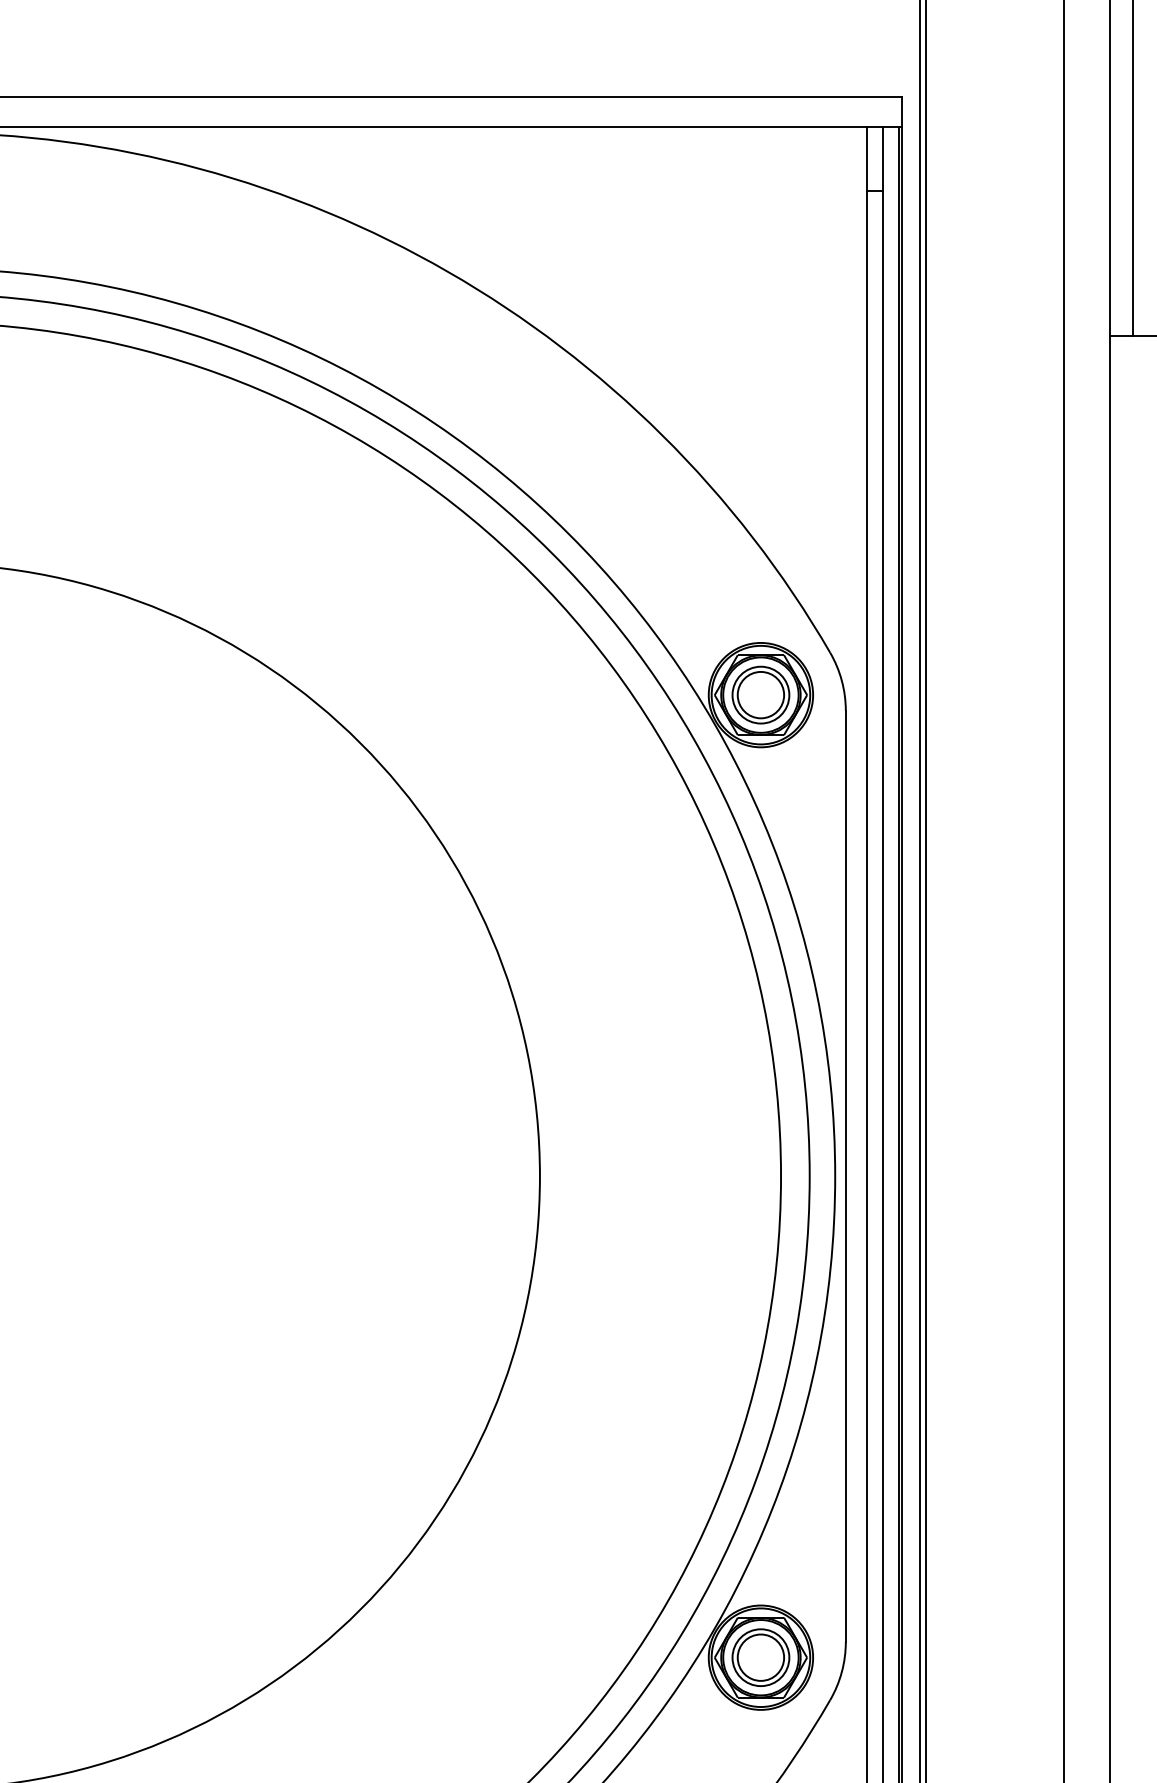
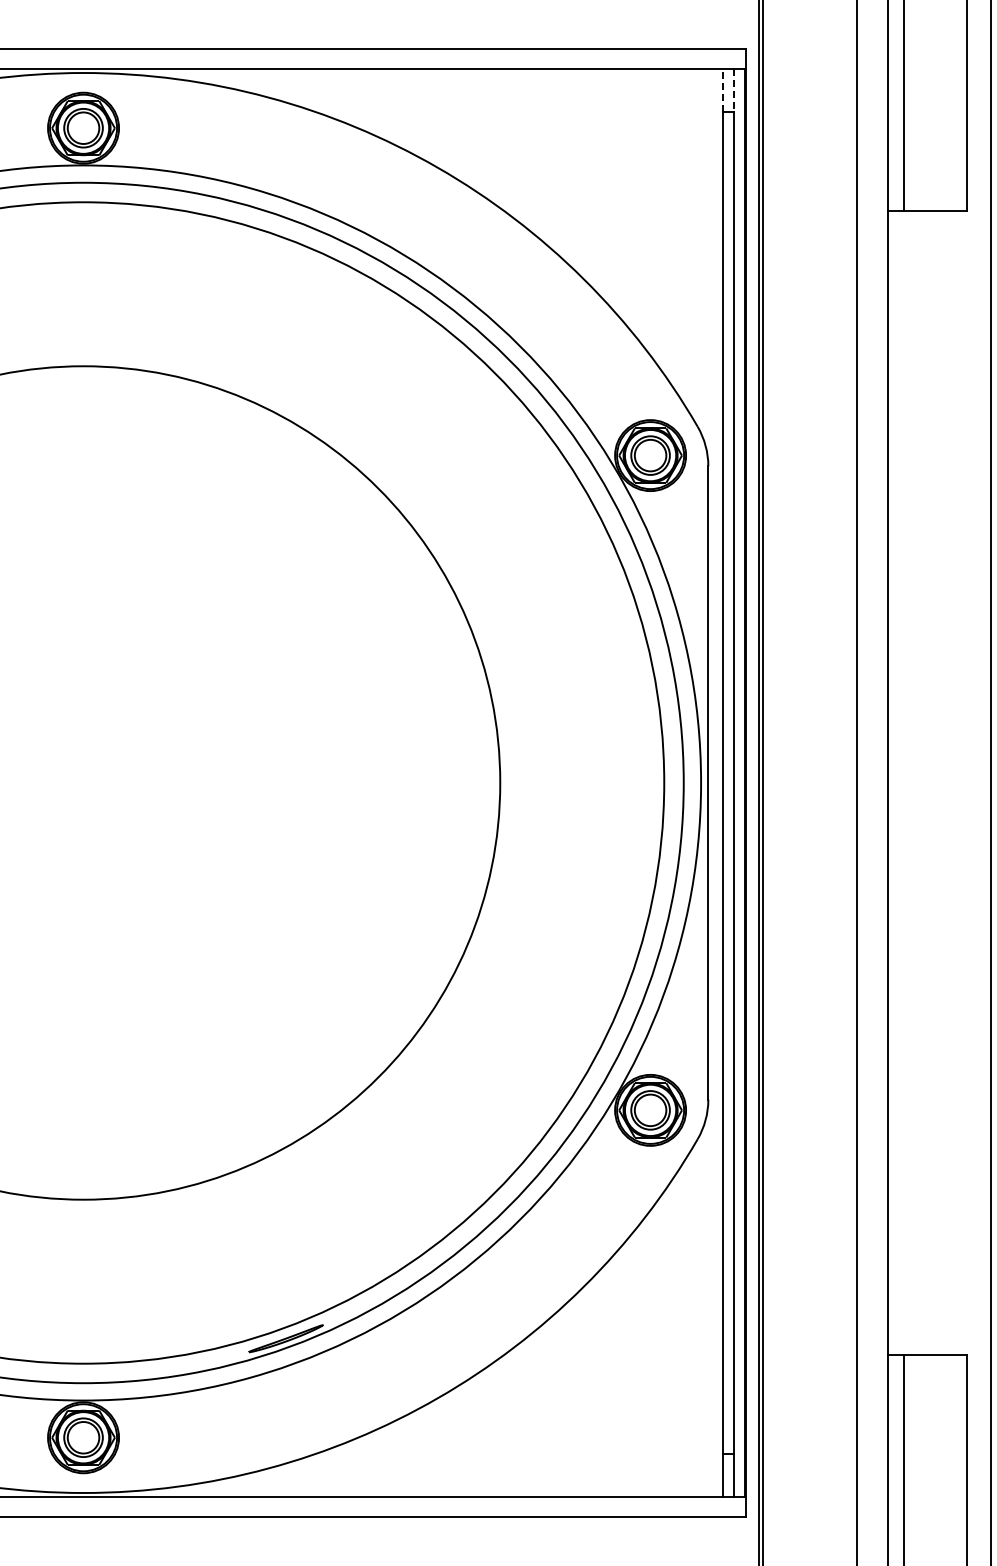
line: (866, 158) -> (722, 90), solid -> dashed
line: (882, 158) -> (733, 90), solid -> dashed

